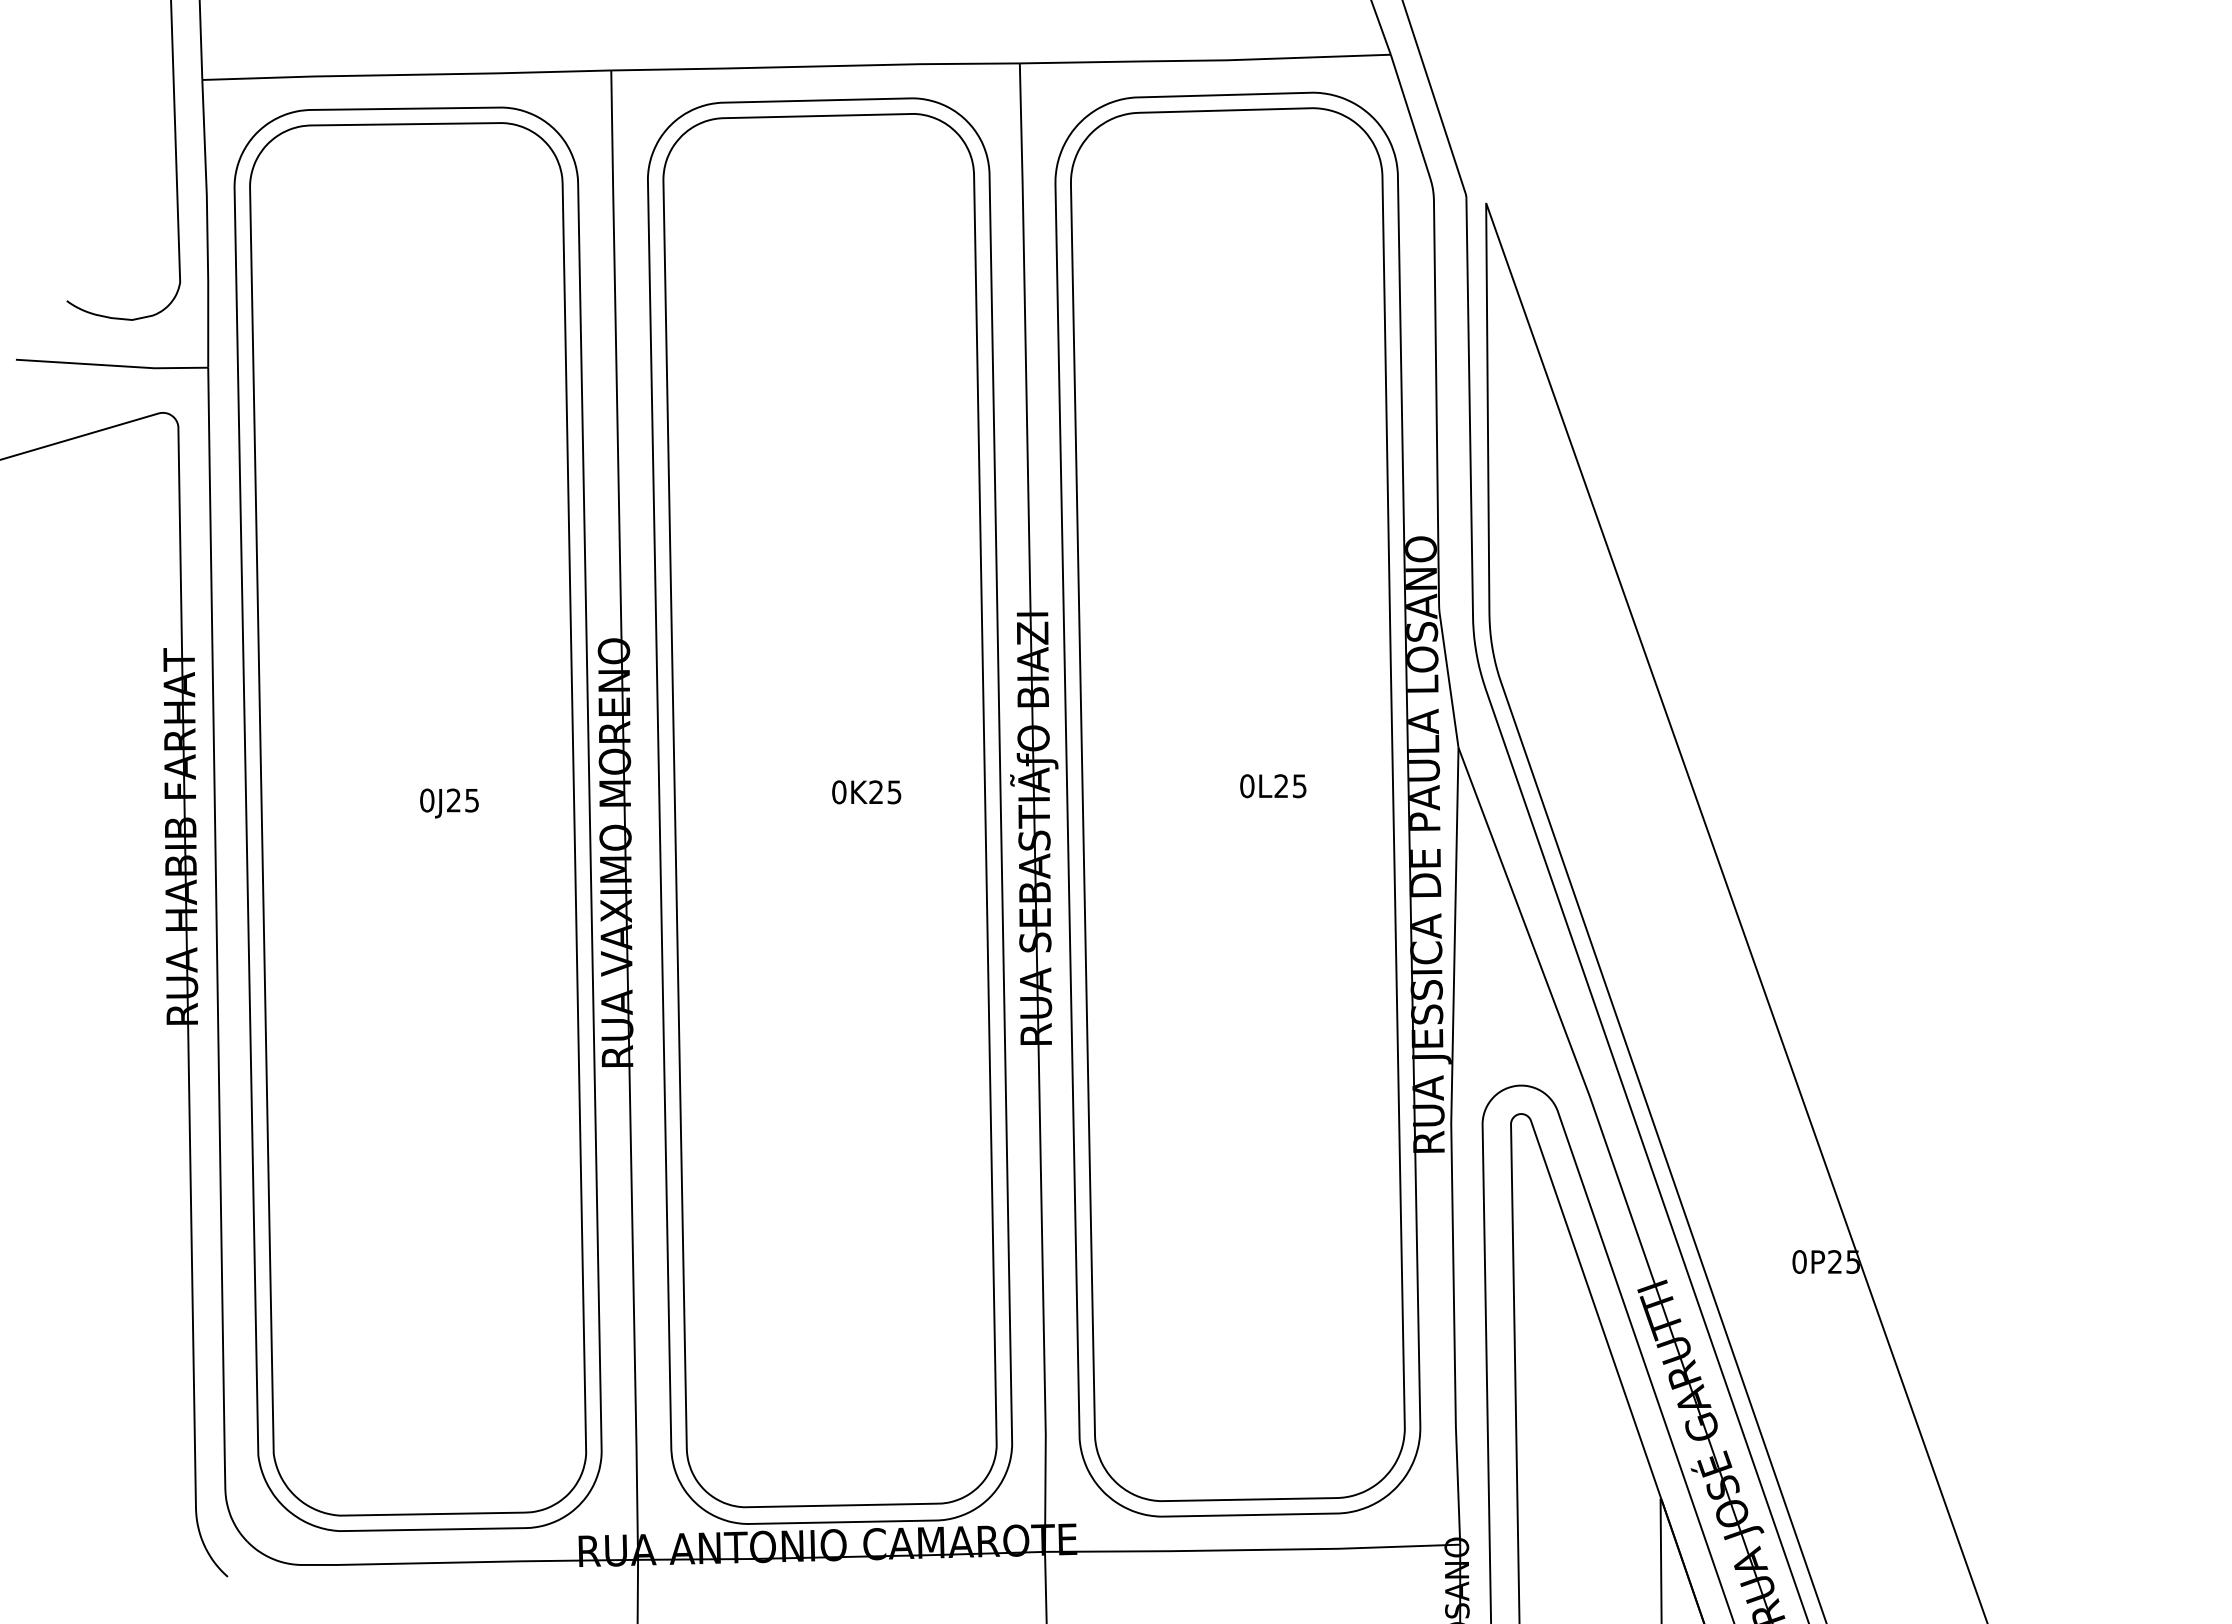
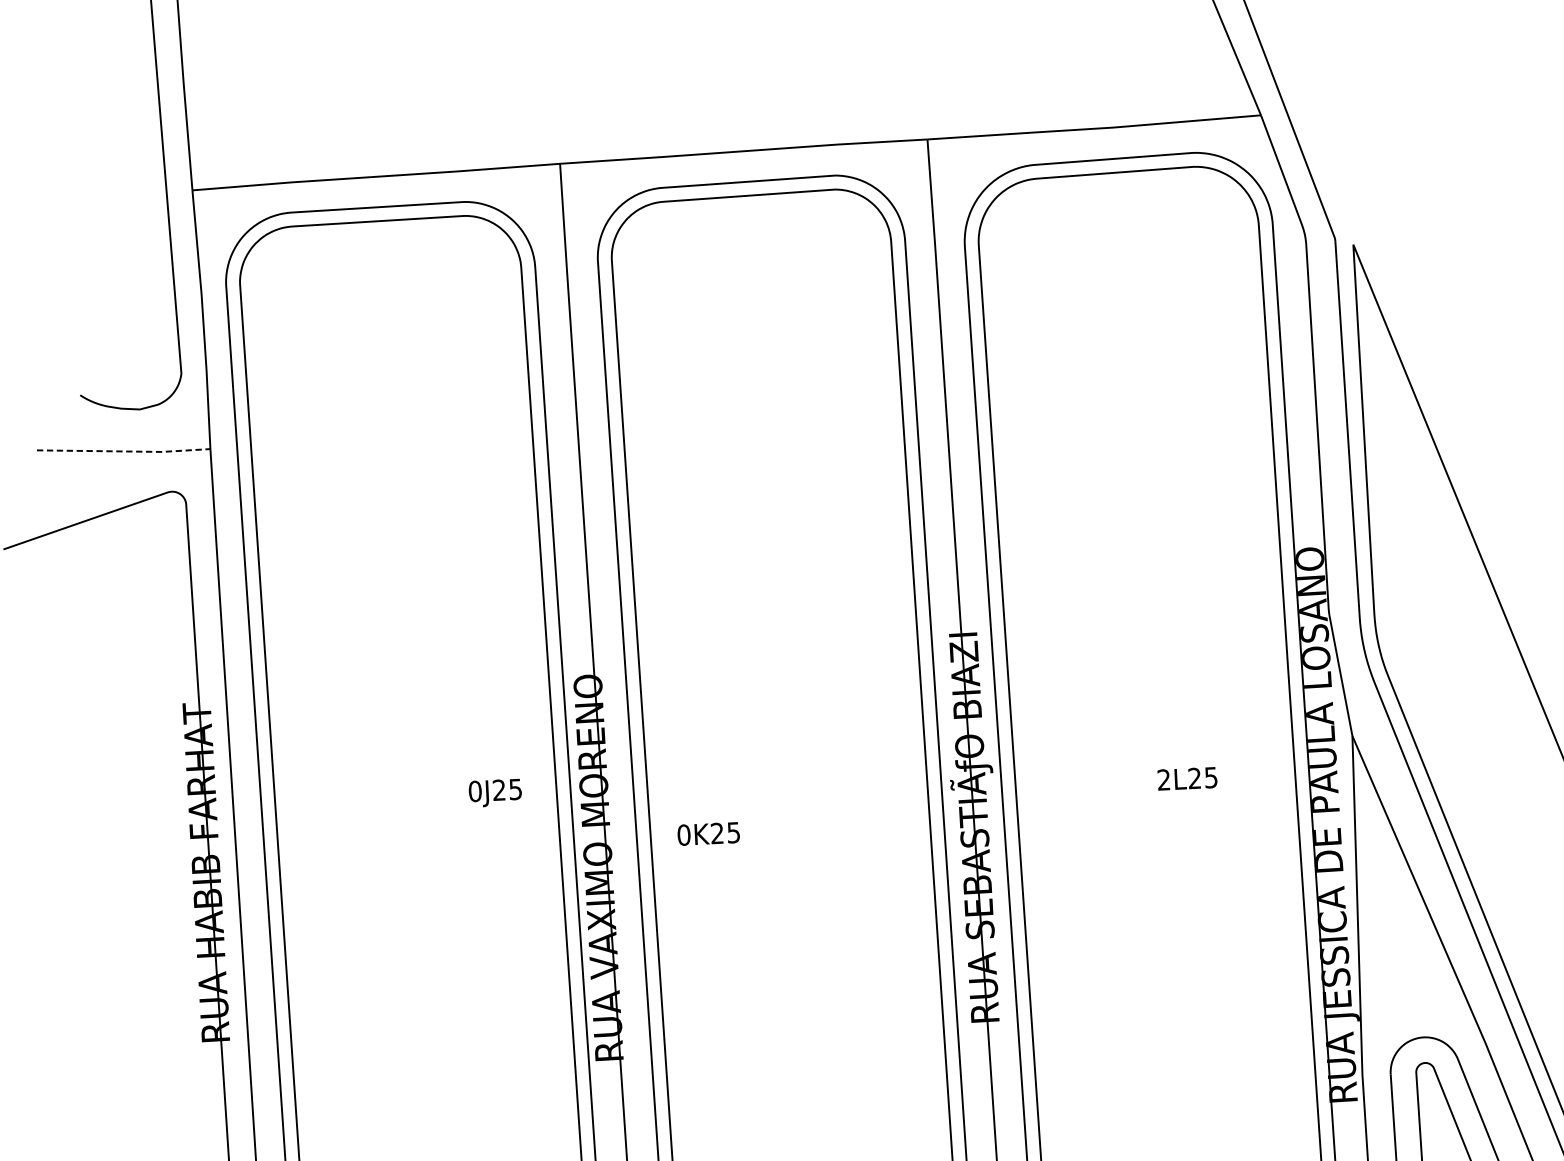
line: (112, 365) -> (124, 451), solid -> dashed
text: (1247, 786) -> (1164, 780), 0L25 -> 2L25
text: (866, 792) -> (708, 834), moved
text: (449, 803) -> (495, 793), moved

